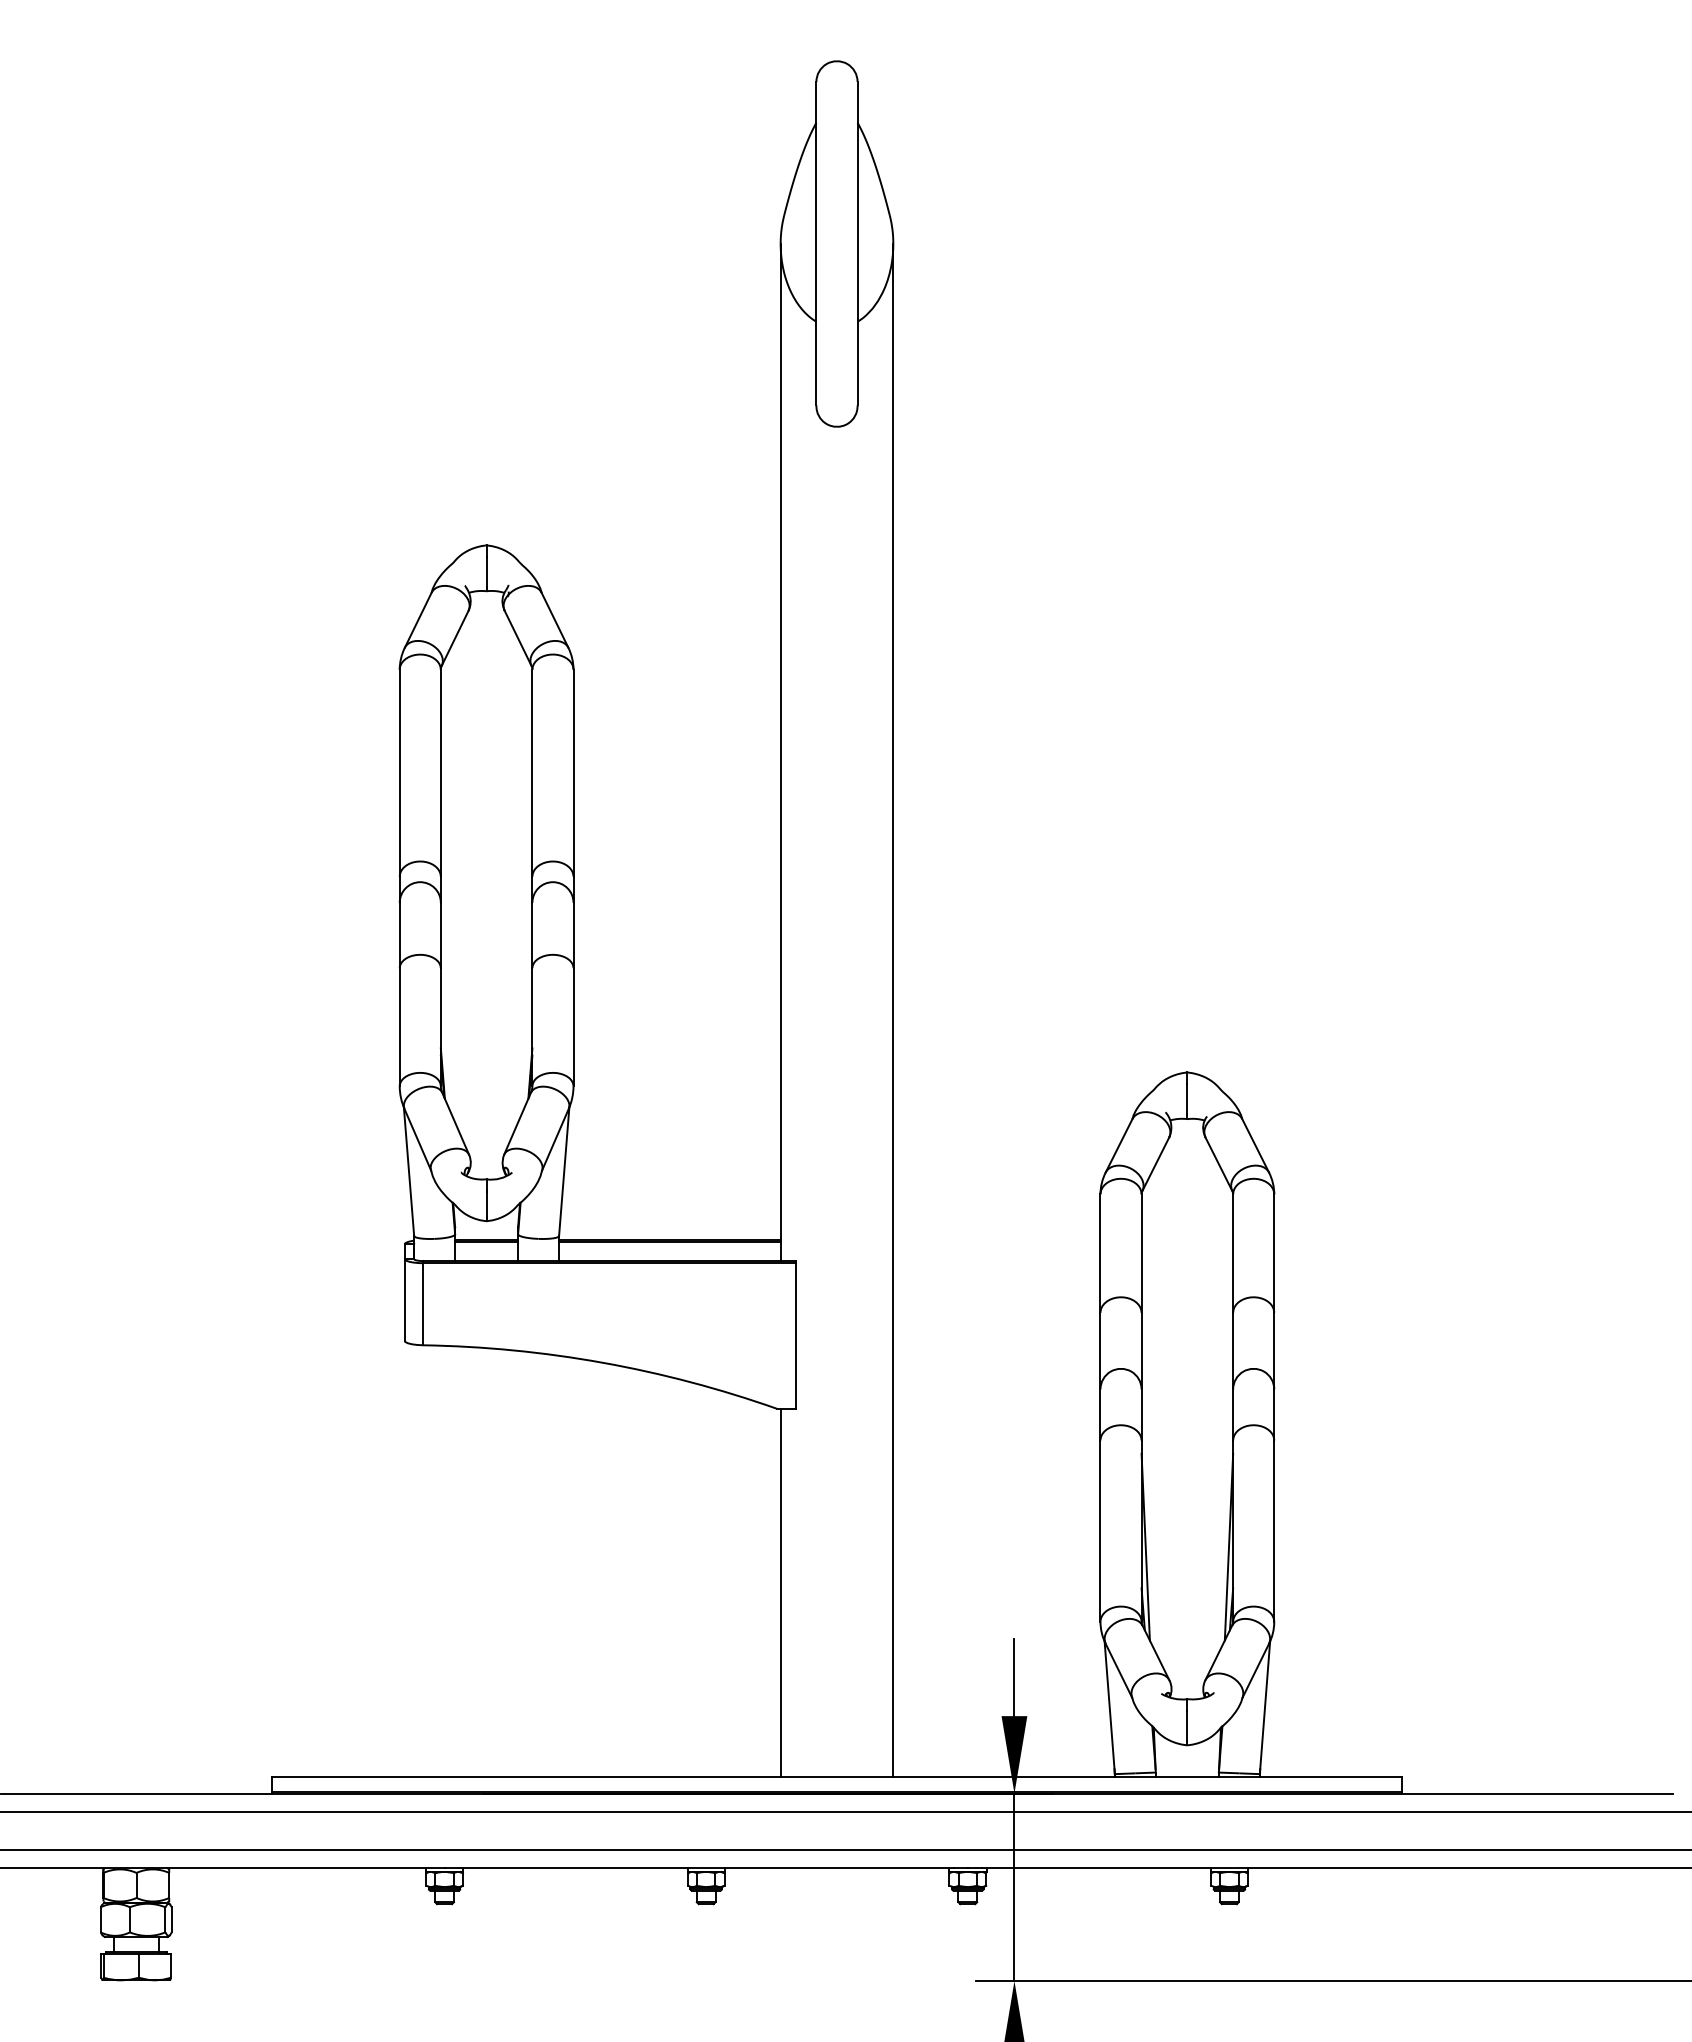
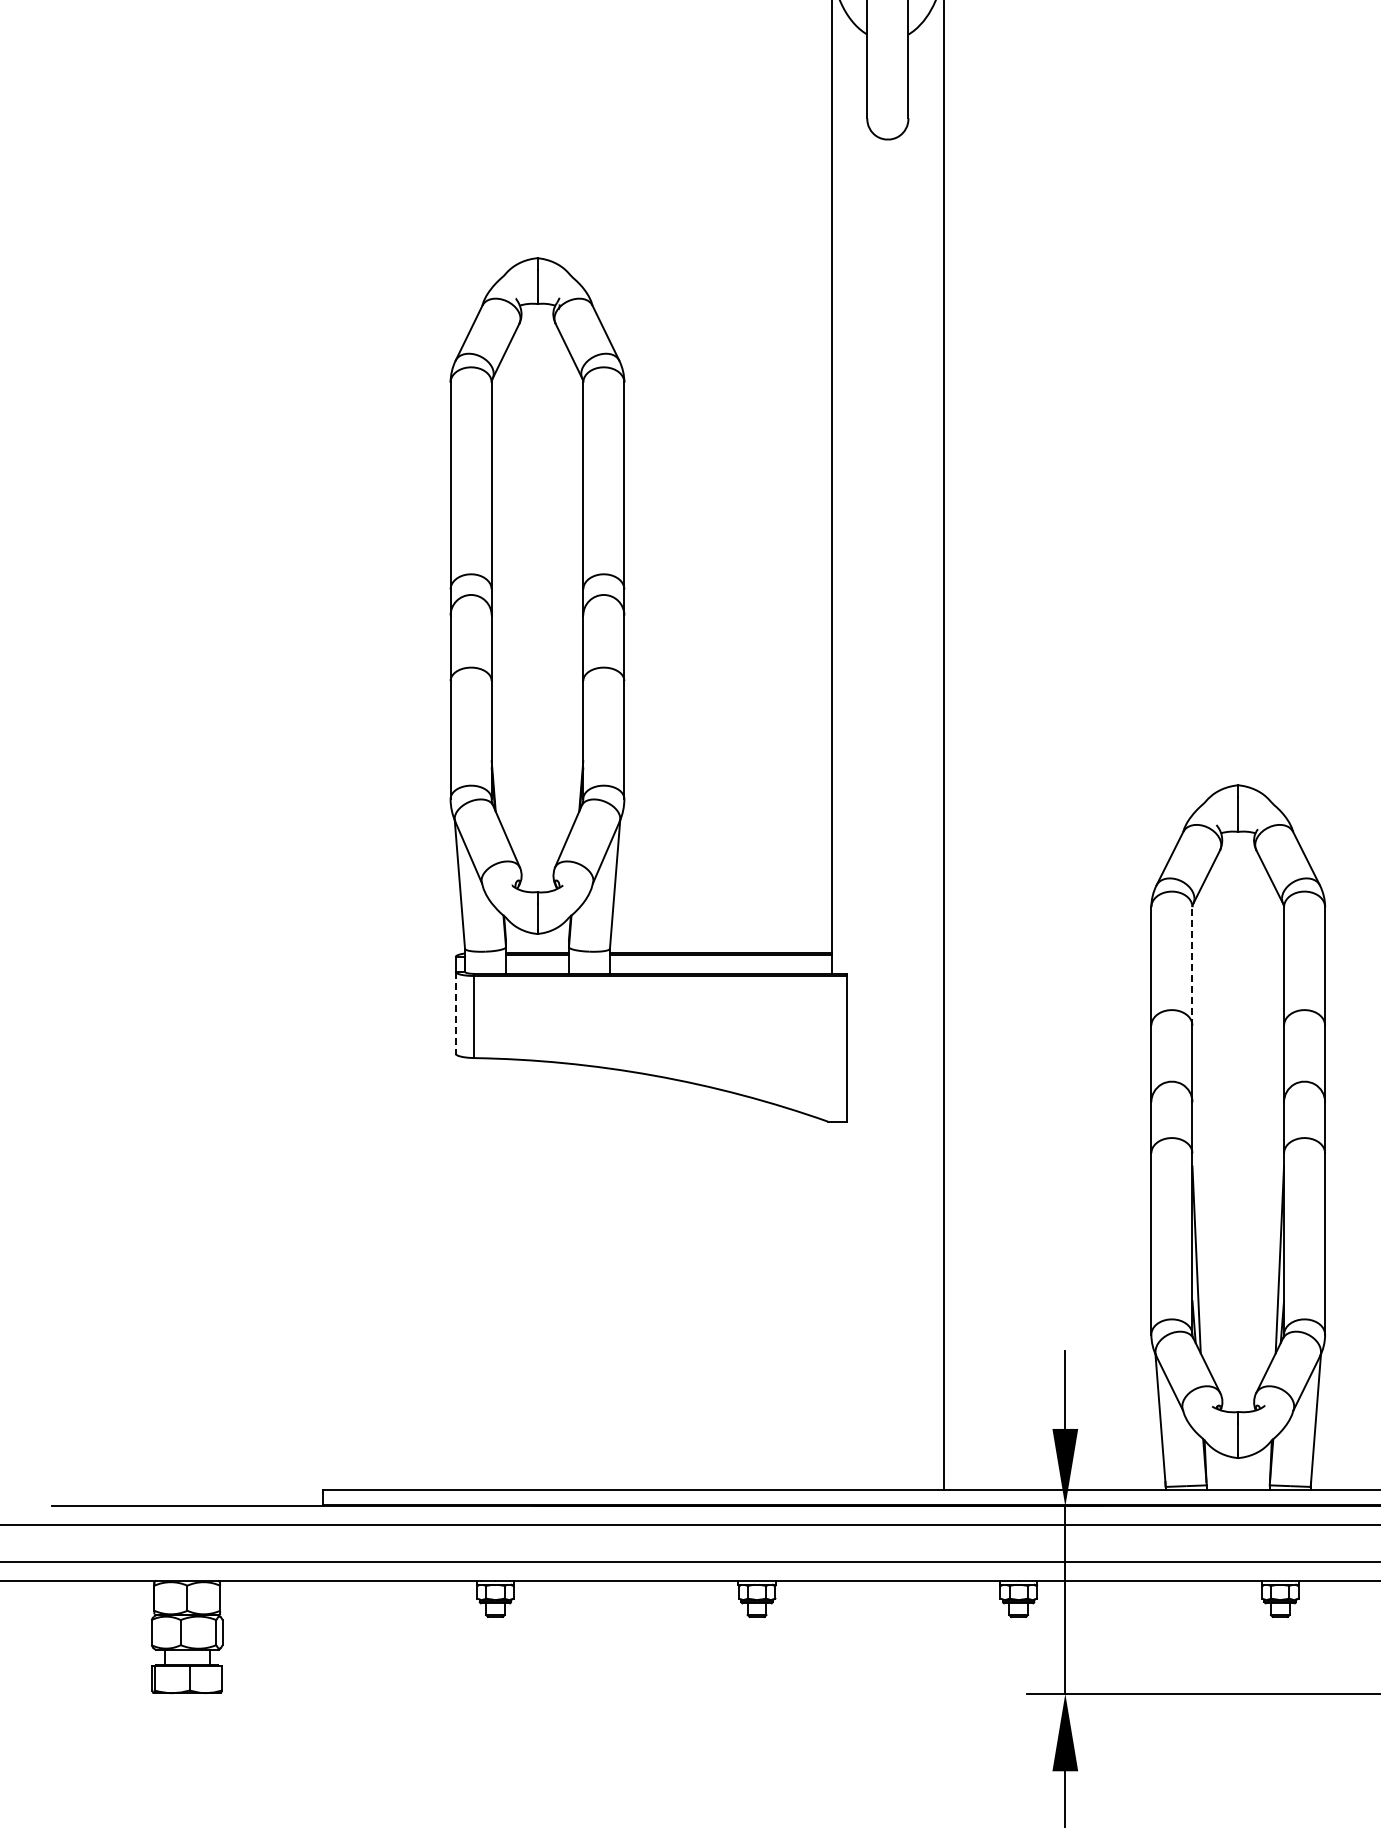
line: (1141, 1253) -> (1192, 966), solid -> dashed
line: (404, 1299) -> (455, 1012), solid -> dashed
line: (780, 1592) -> (831, 1305), removed

